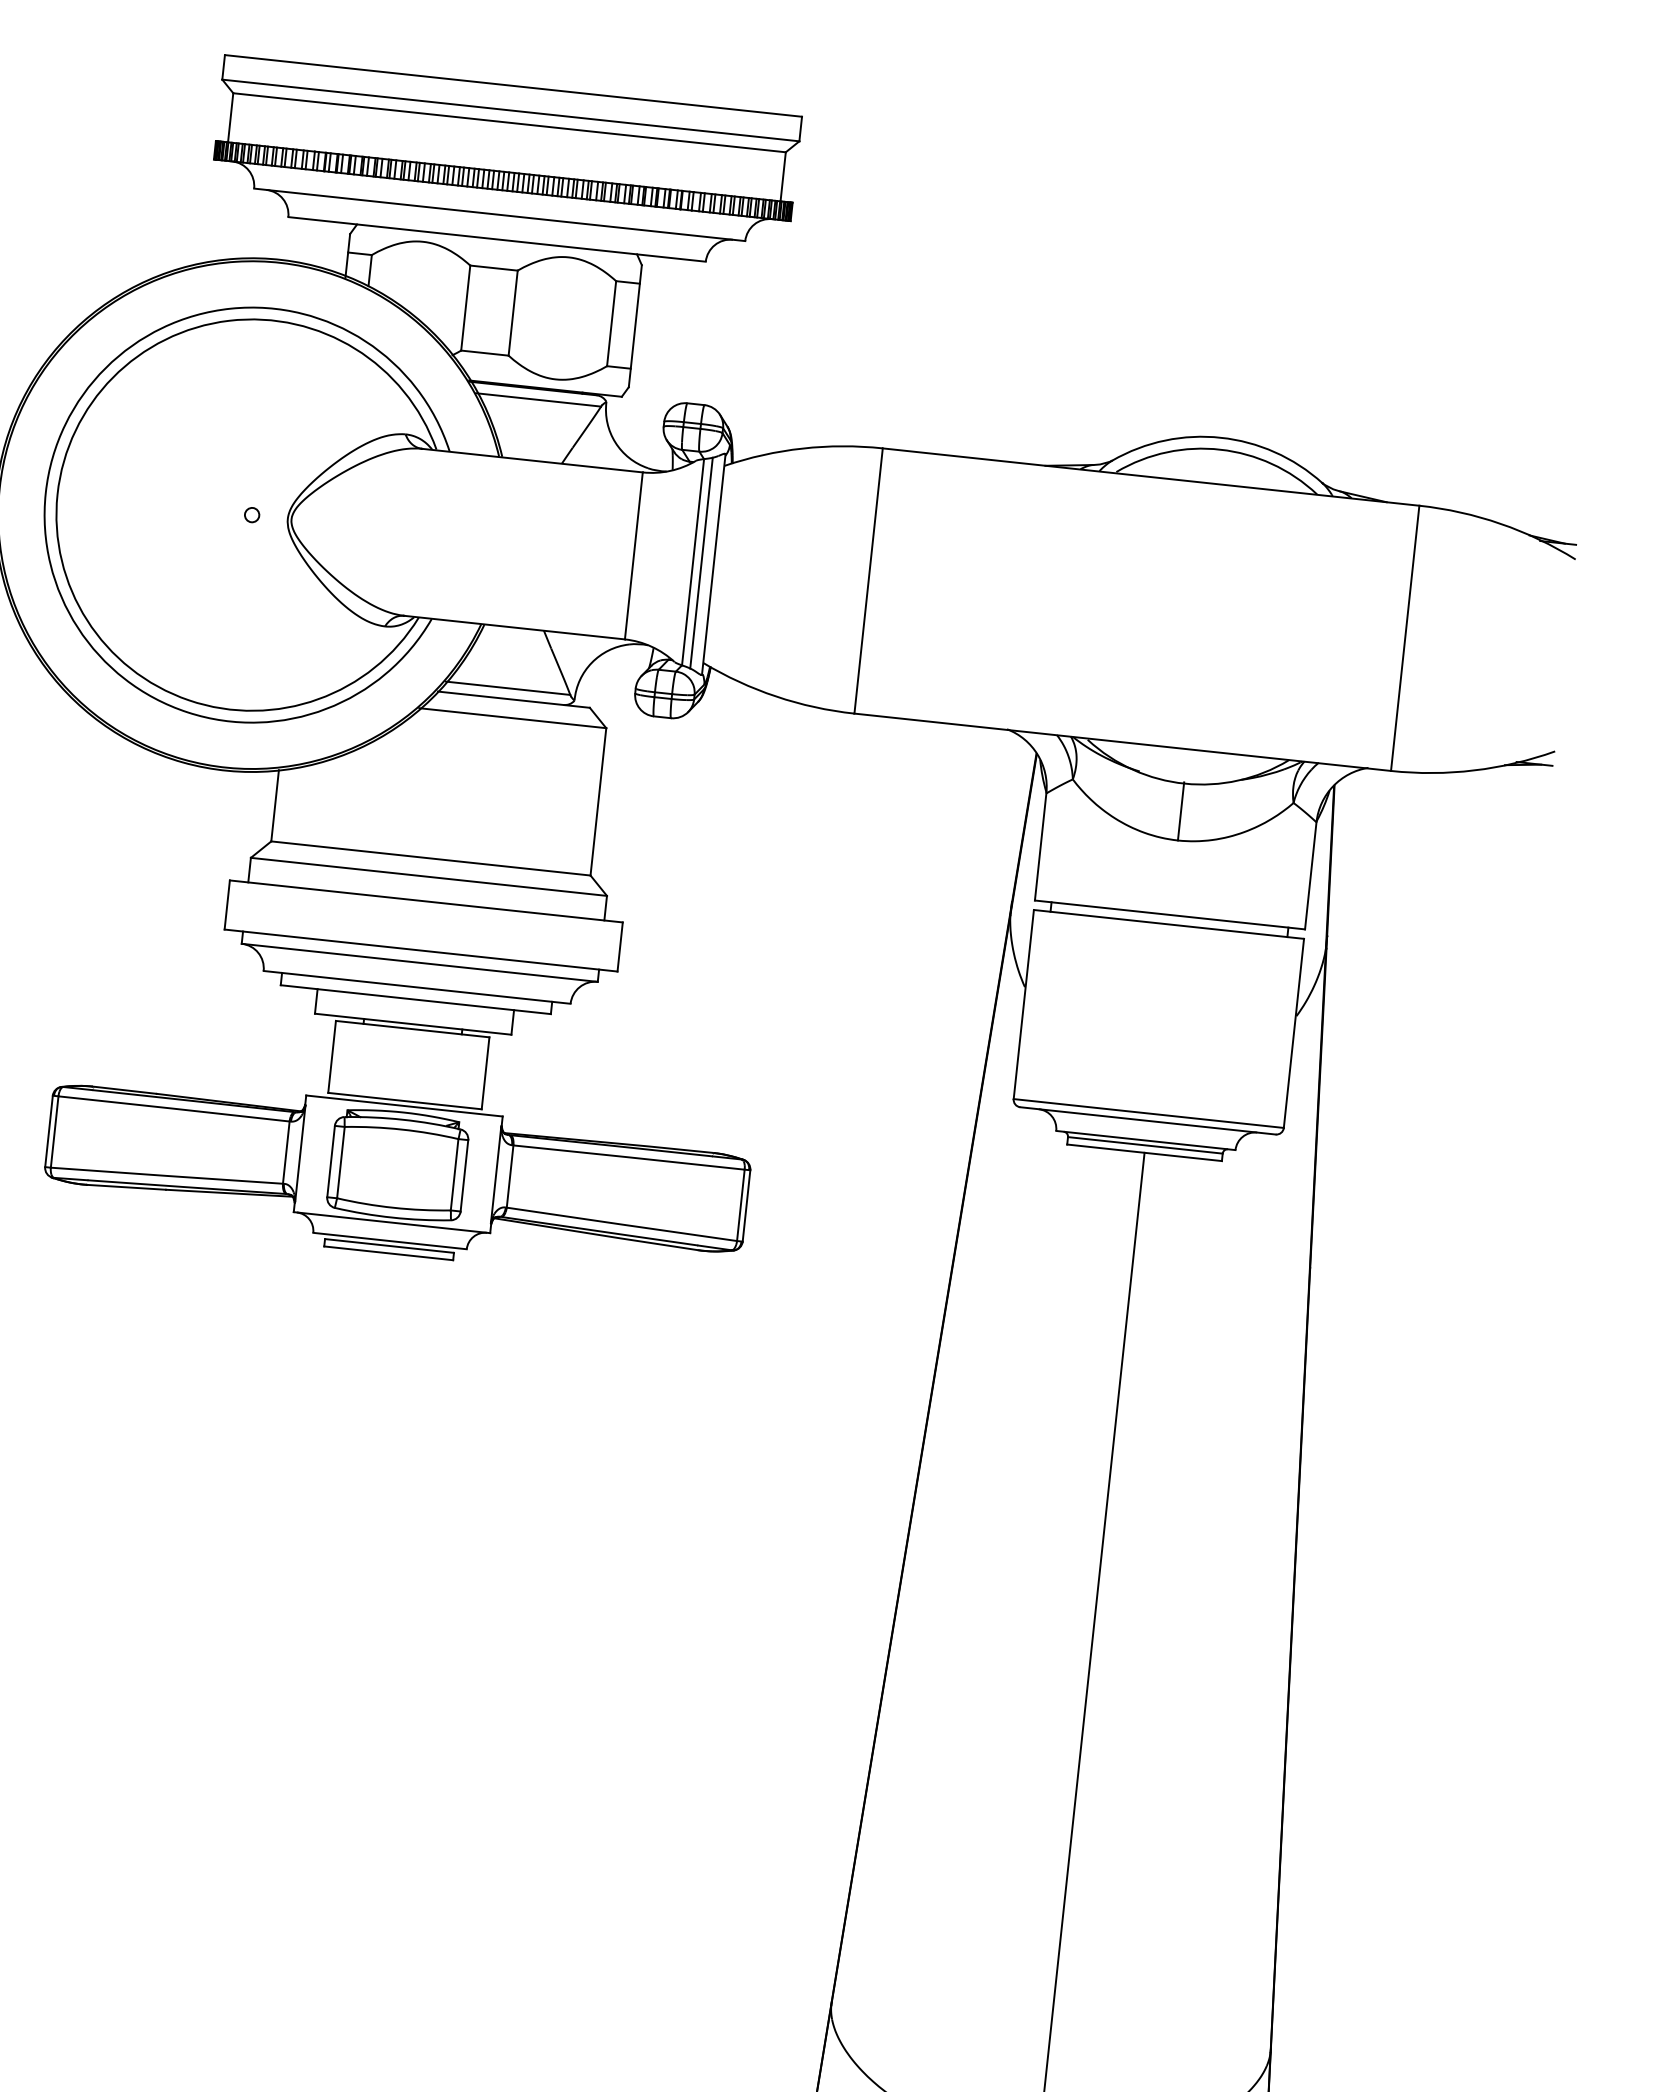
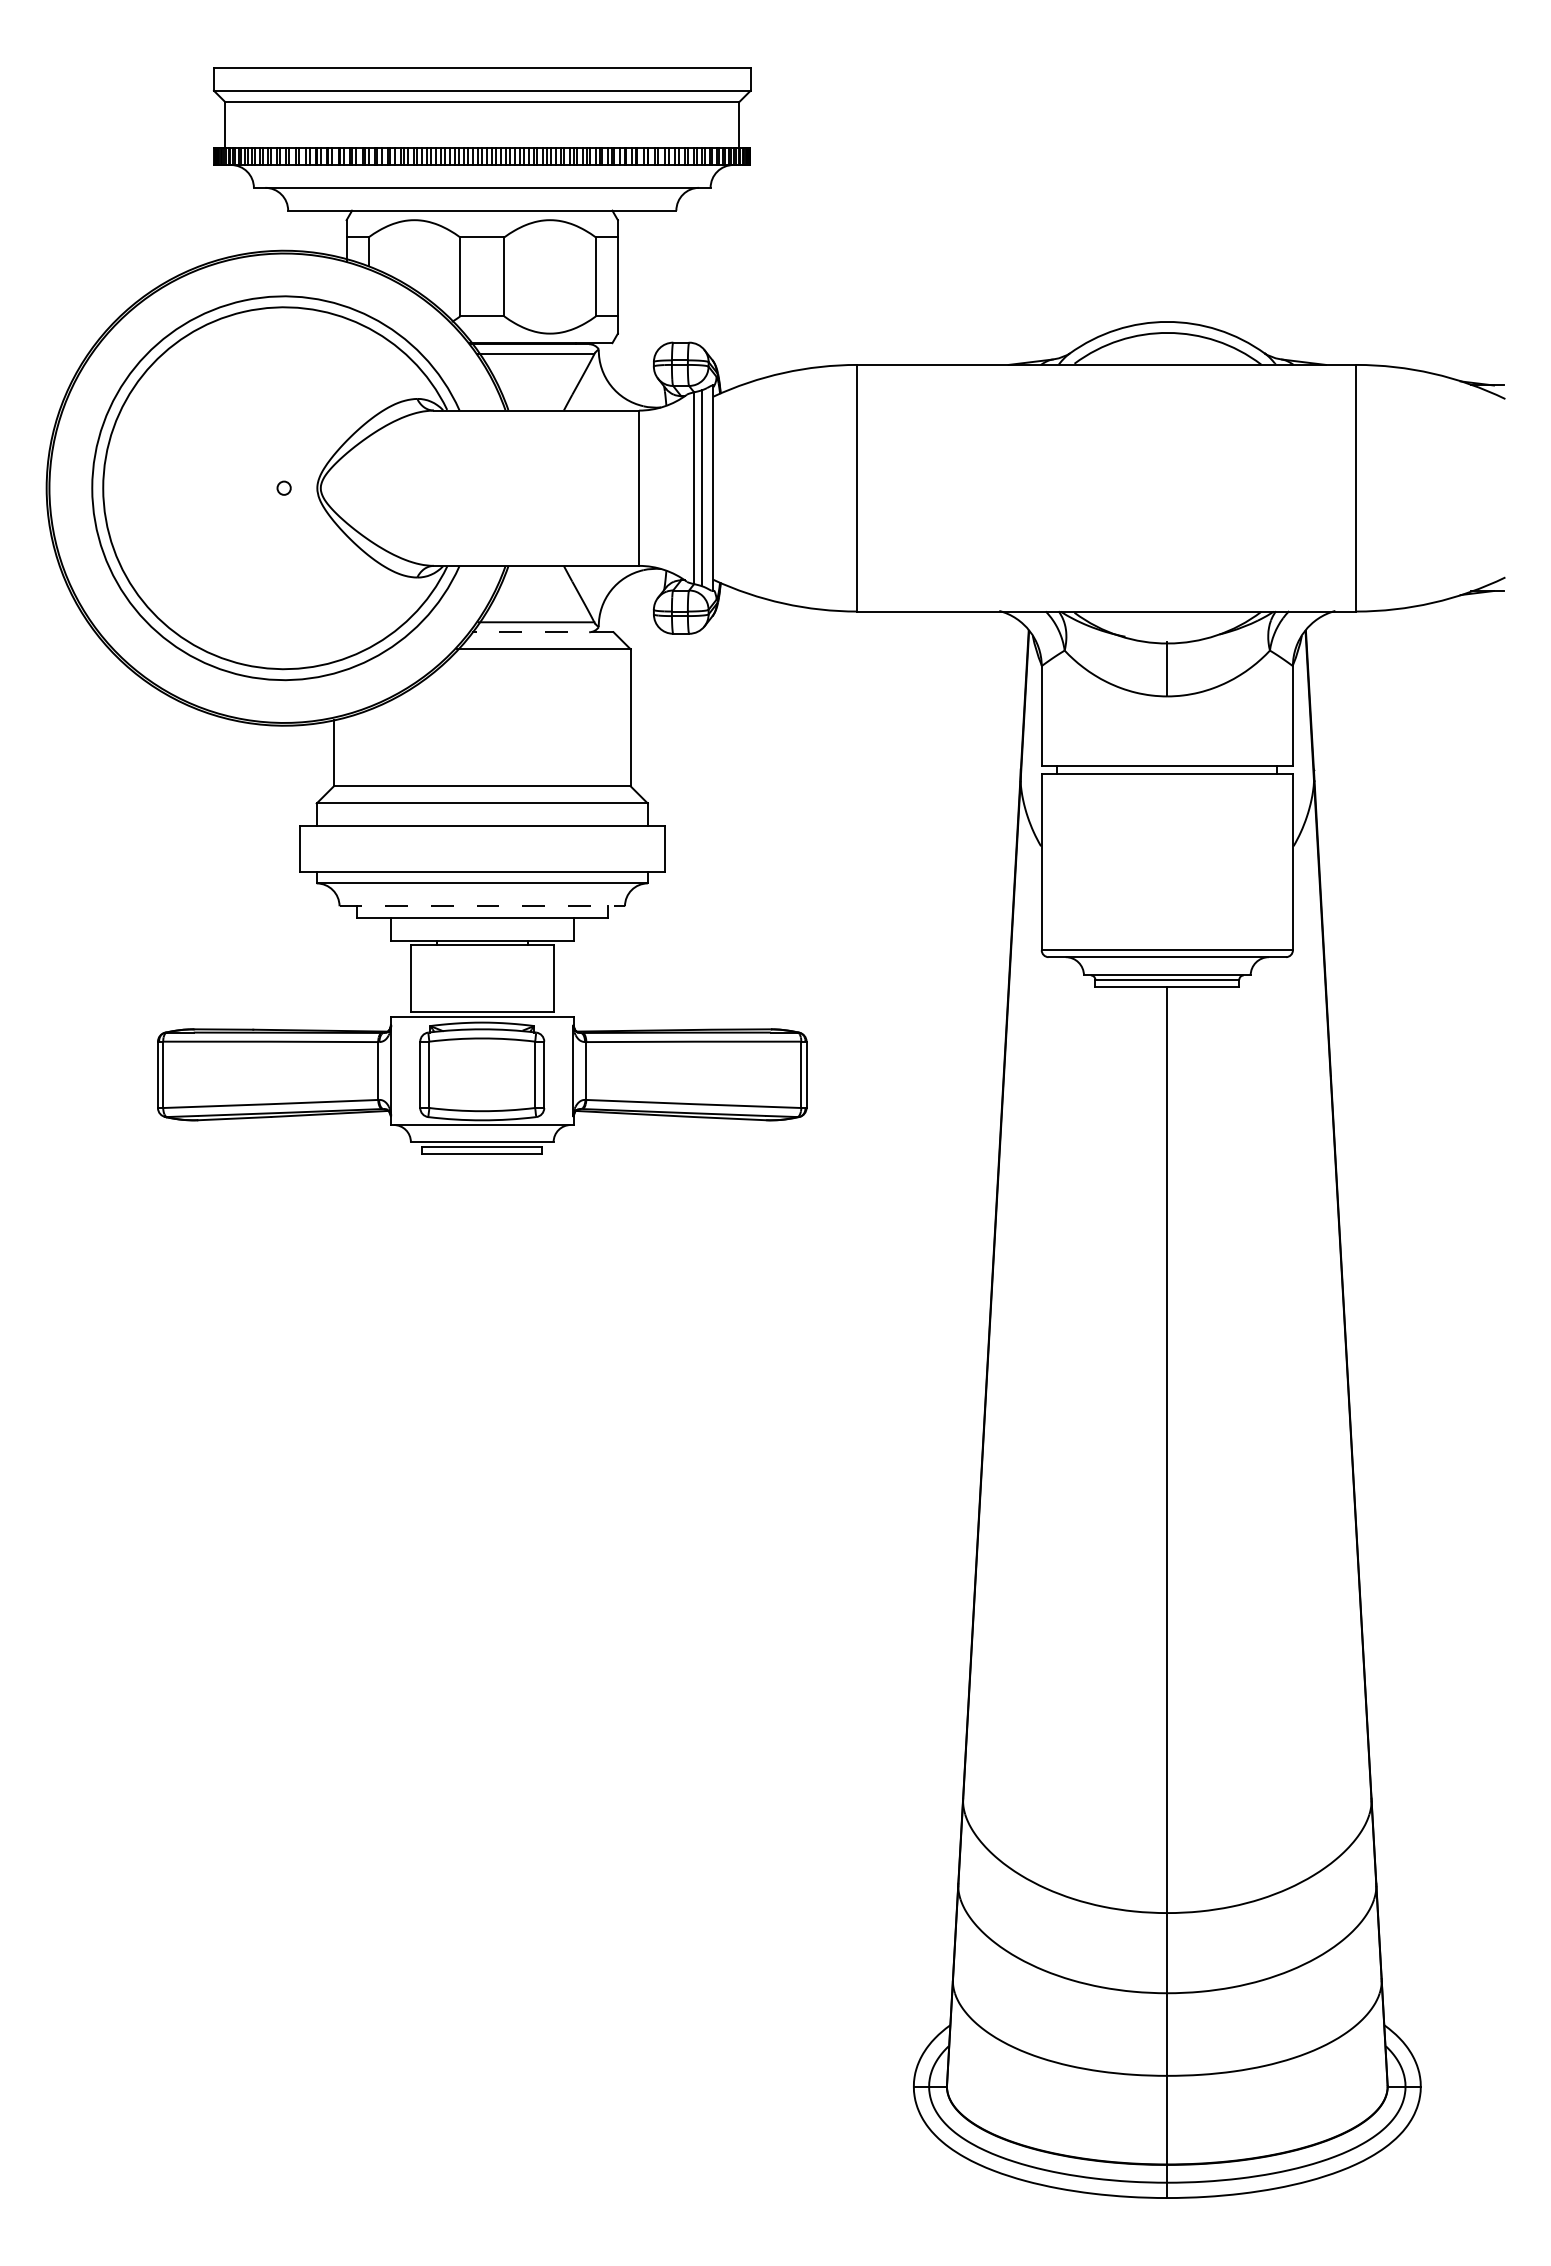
line: (513, 699) -> (542, 632), solid -> dashed
line: (417, 987) -> (482, 906), solid -> dashed

